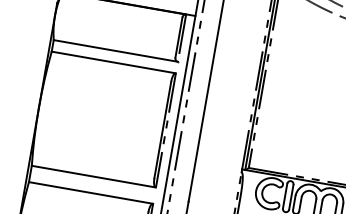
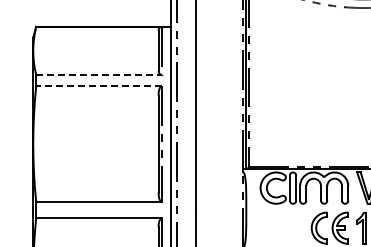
line: (115, 50) -> (98, 74), solid -> dashed
line: (113, 62) -> (98, 86), solid -> dashed

